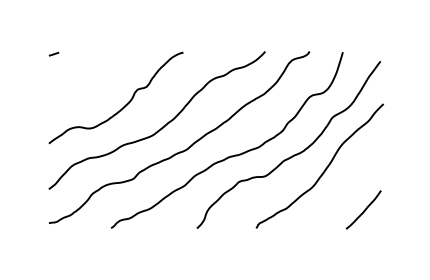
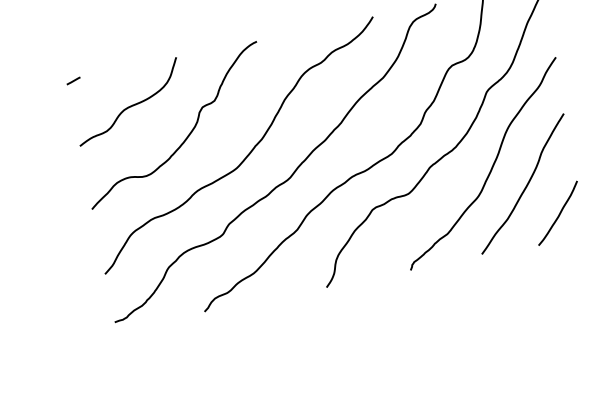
curve: (88, 78) -> (129, 105), added
curve: (345, 186) -> (525, 185), added

